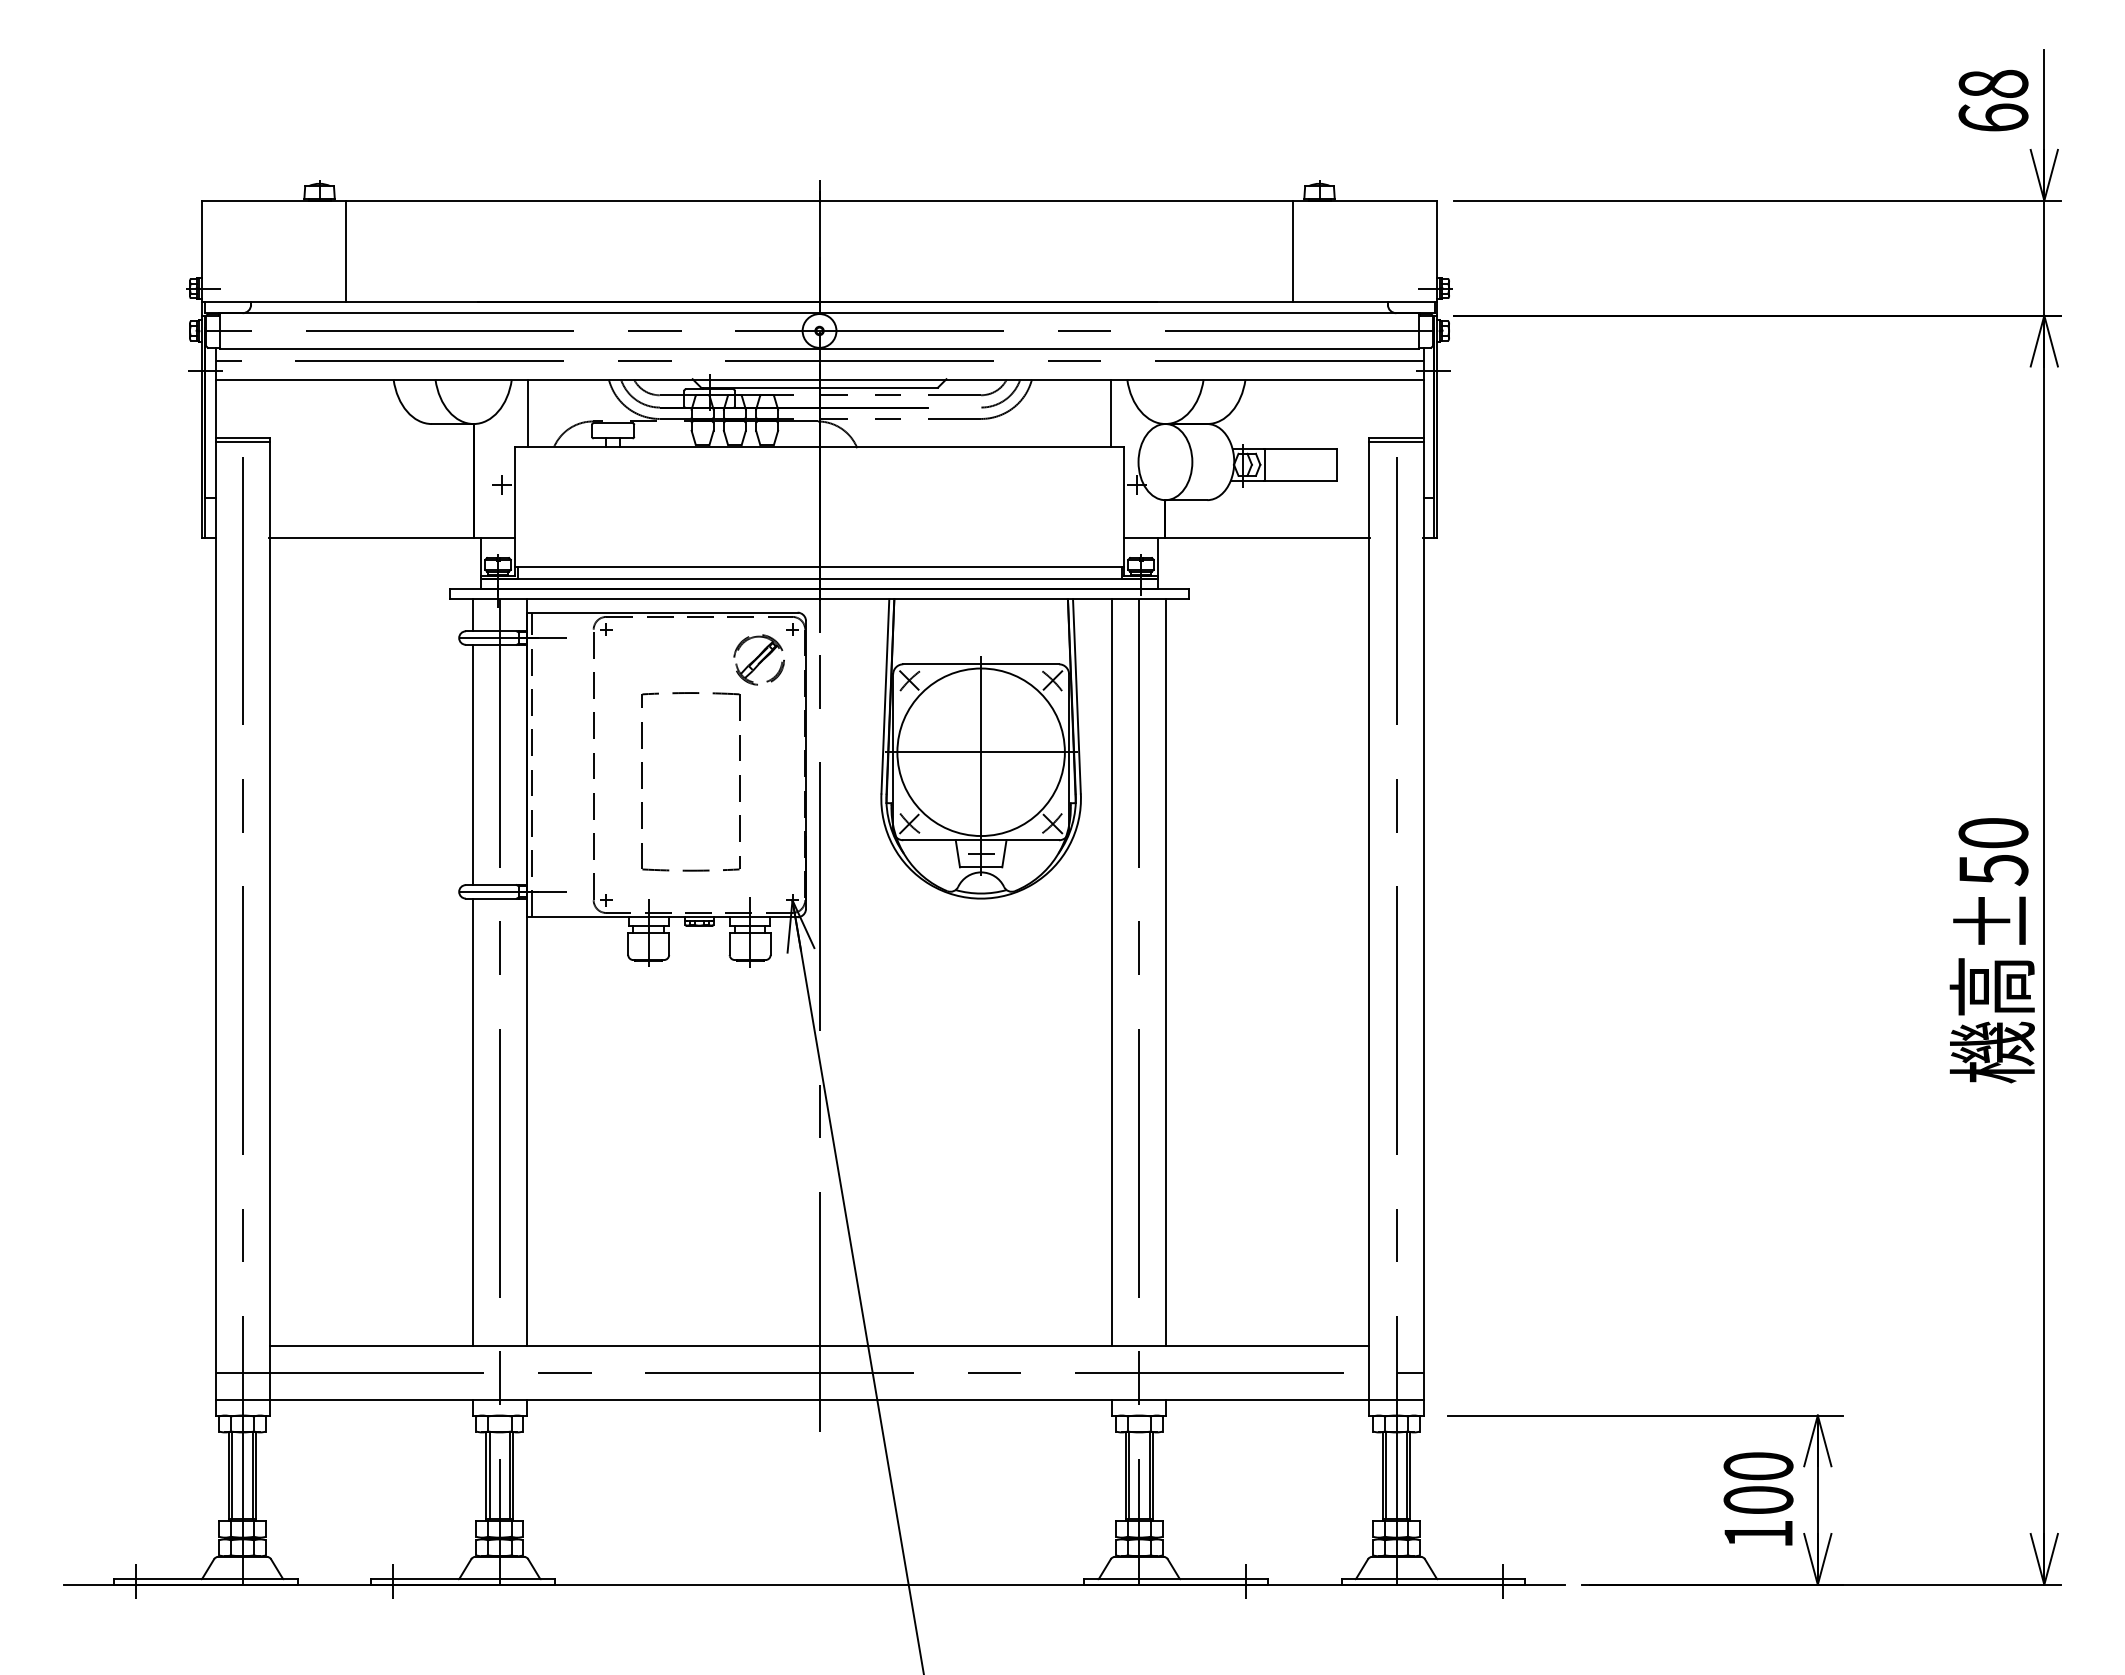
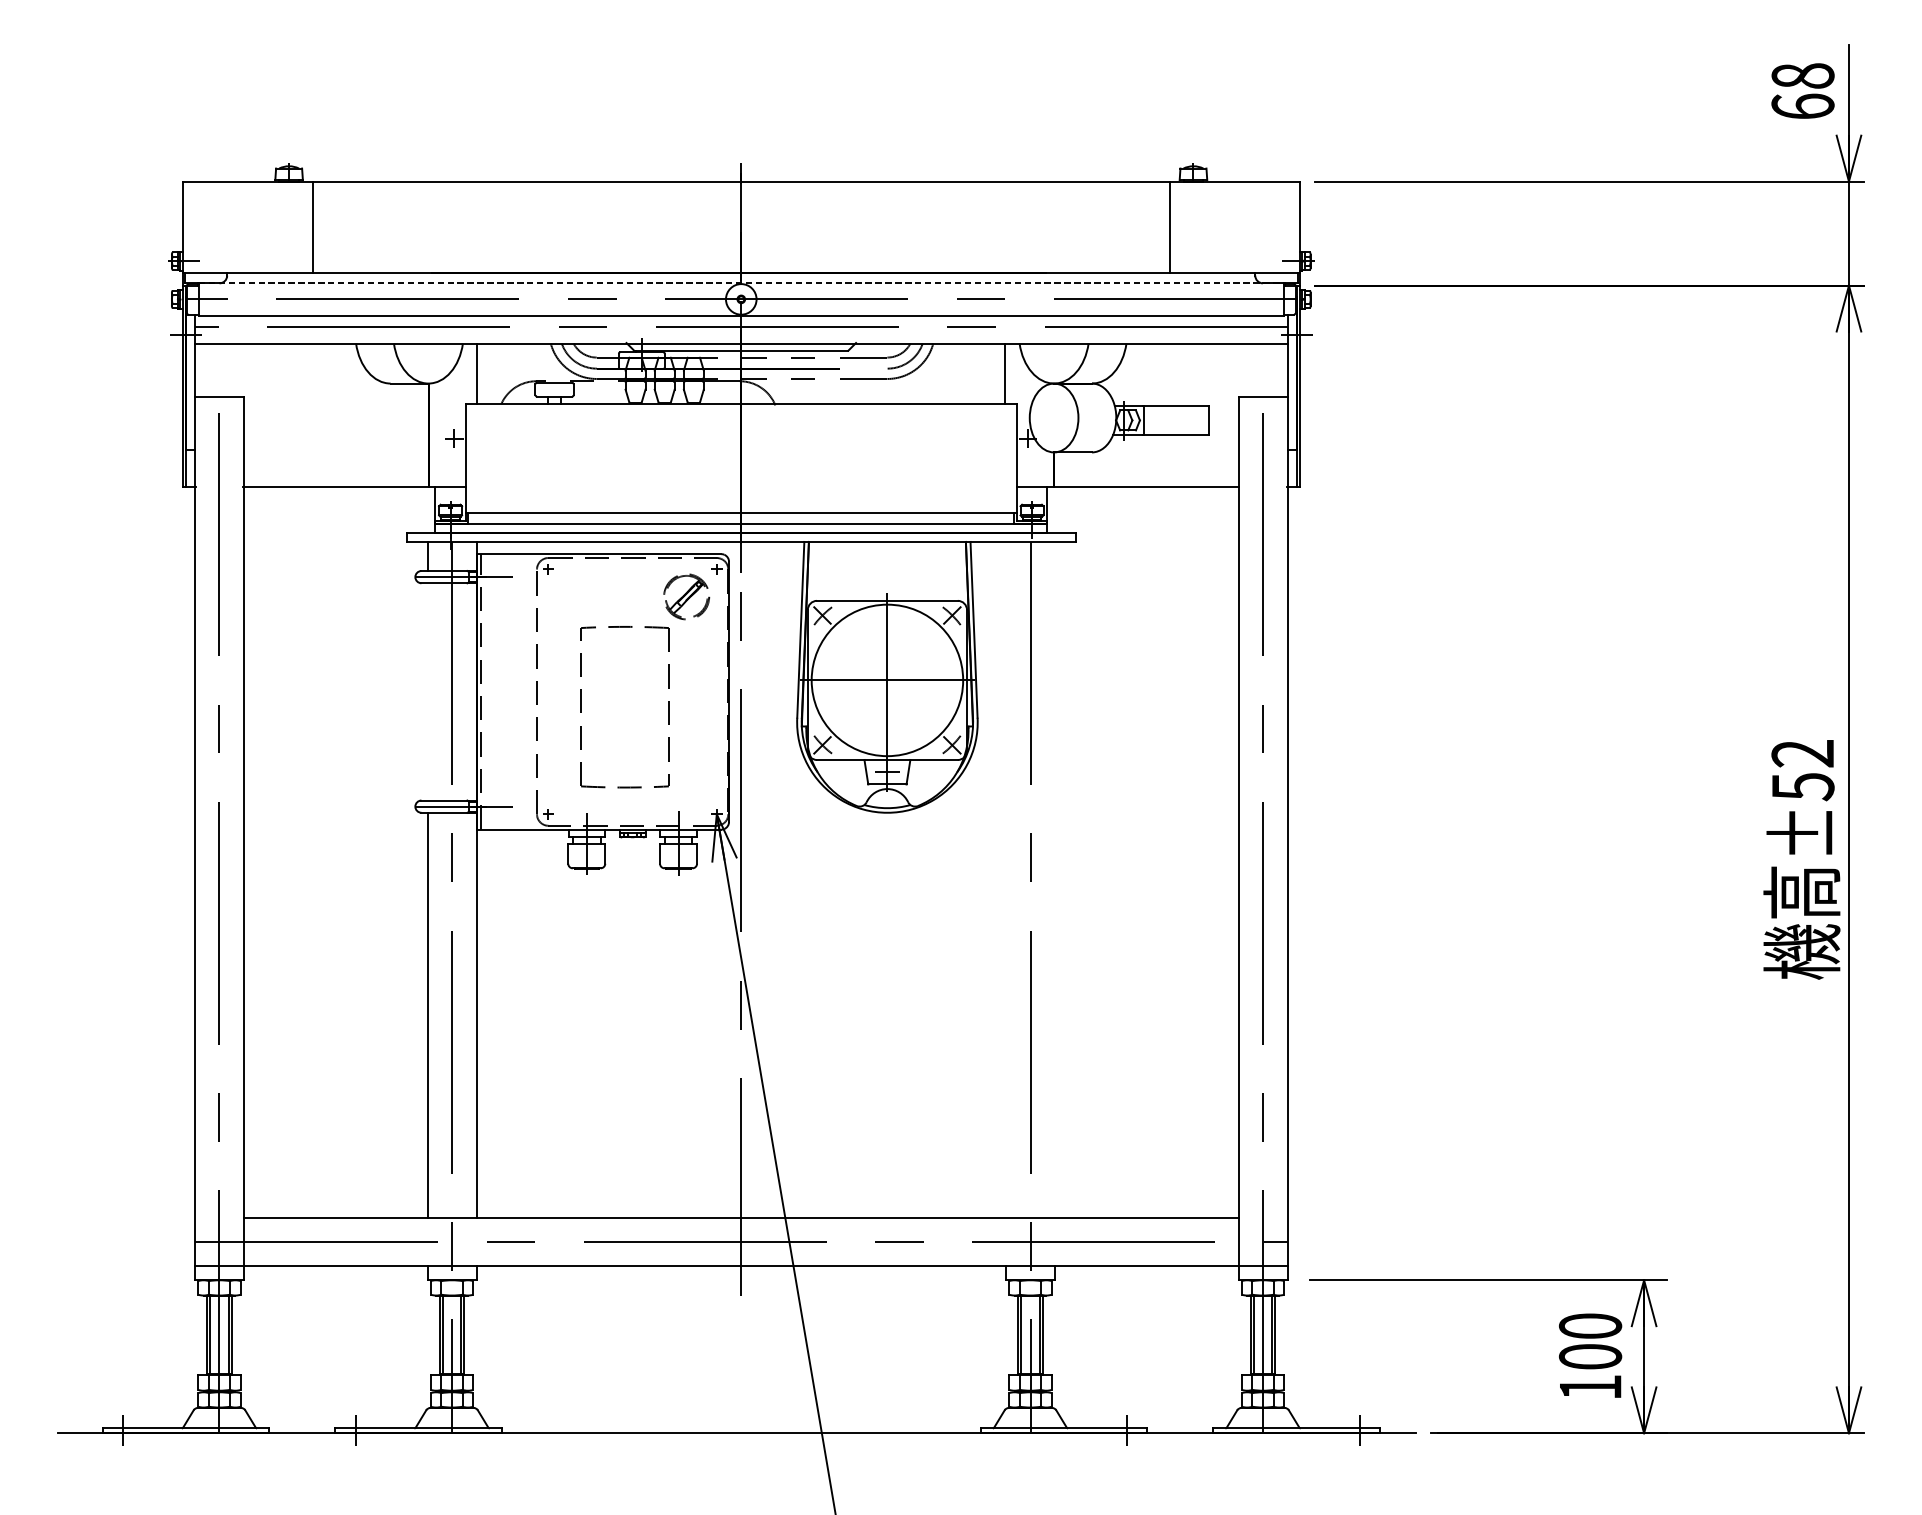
line: (819, 312) -> (741, 282), solid -> dashed
line: (242, 441) -> (219, 399), removed
line: (1396, 441) -> (1263, 399), removed
line: (472, 764) -> (427, 691), removed
text: (1993, 833) -> (1802, 753), ±50 -> ±52
line: (1112, 972) -> (1006, 879), removed
line: (1166, 972) -> (1055, 879), removed

